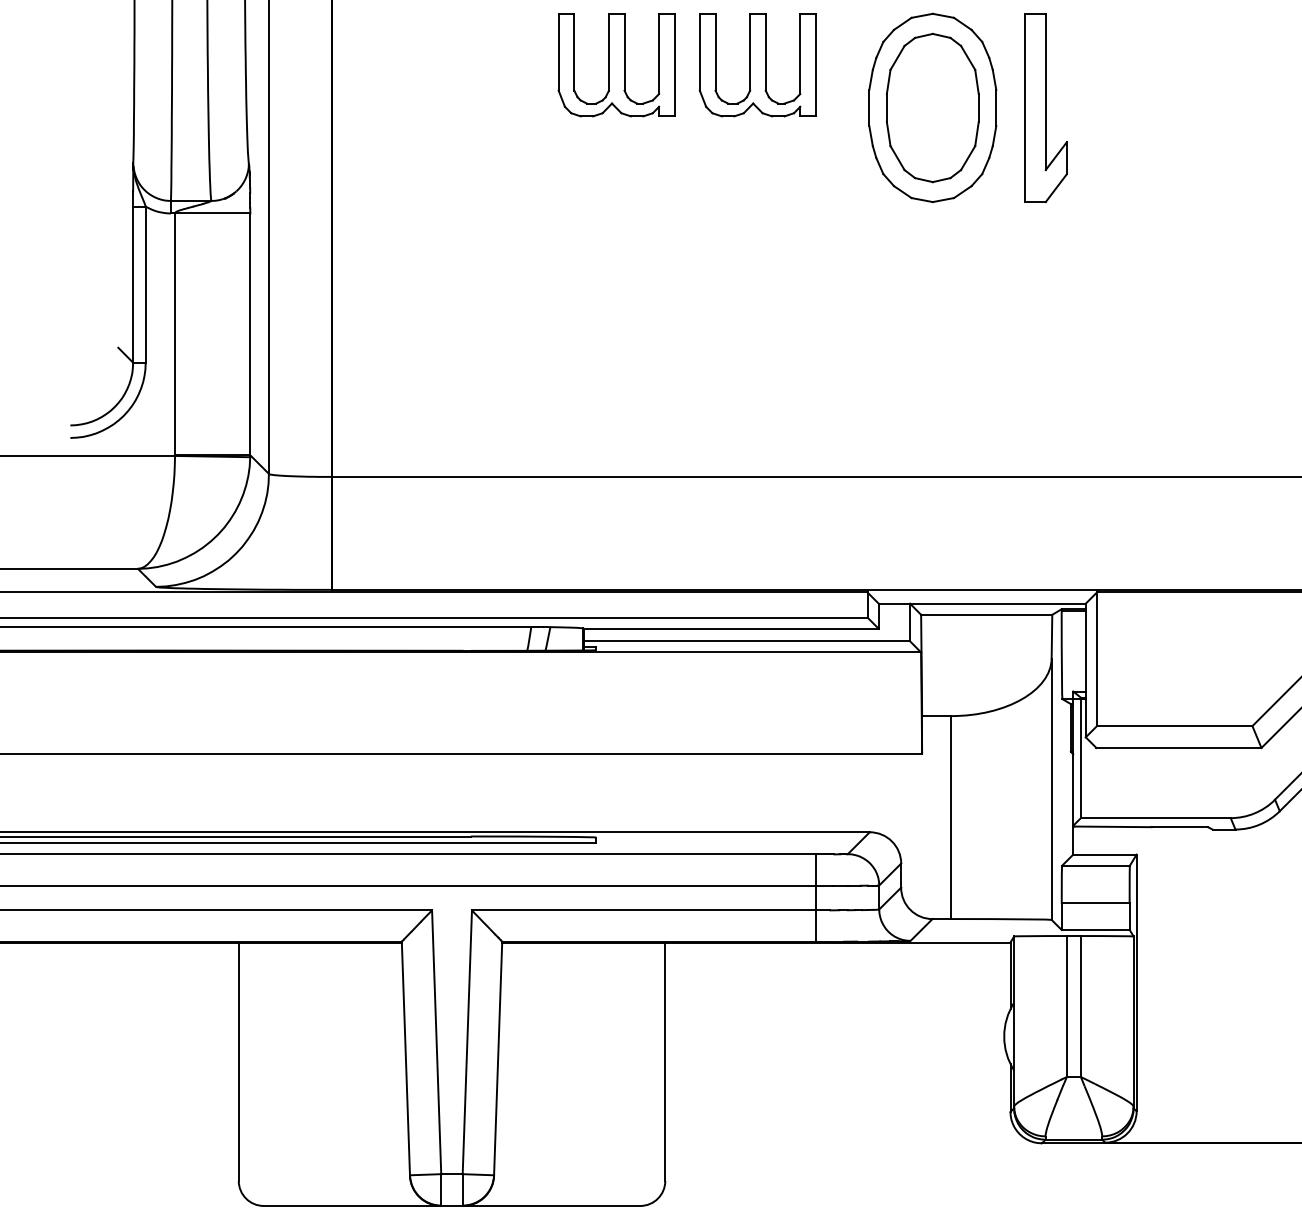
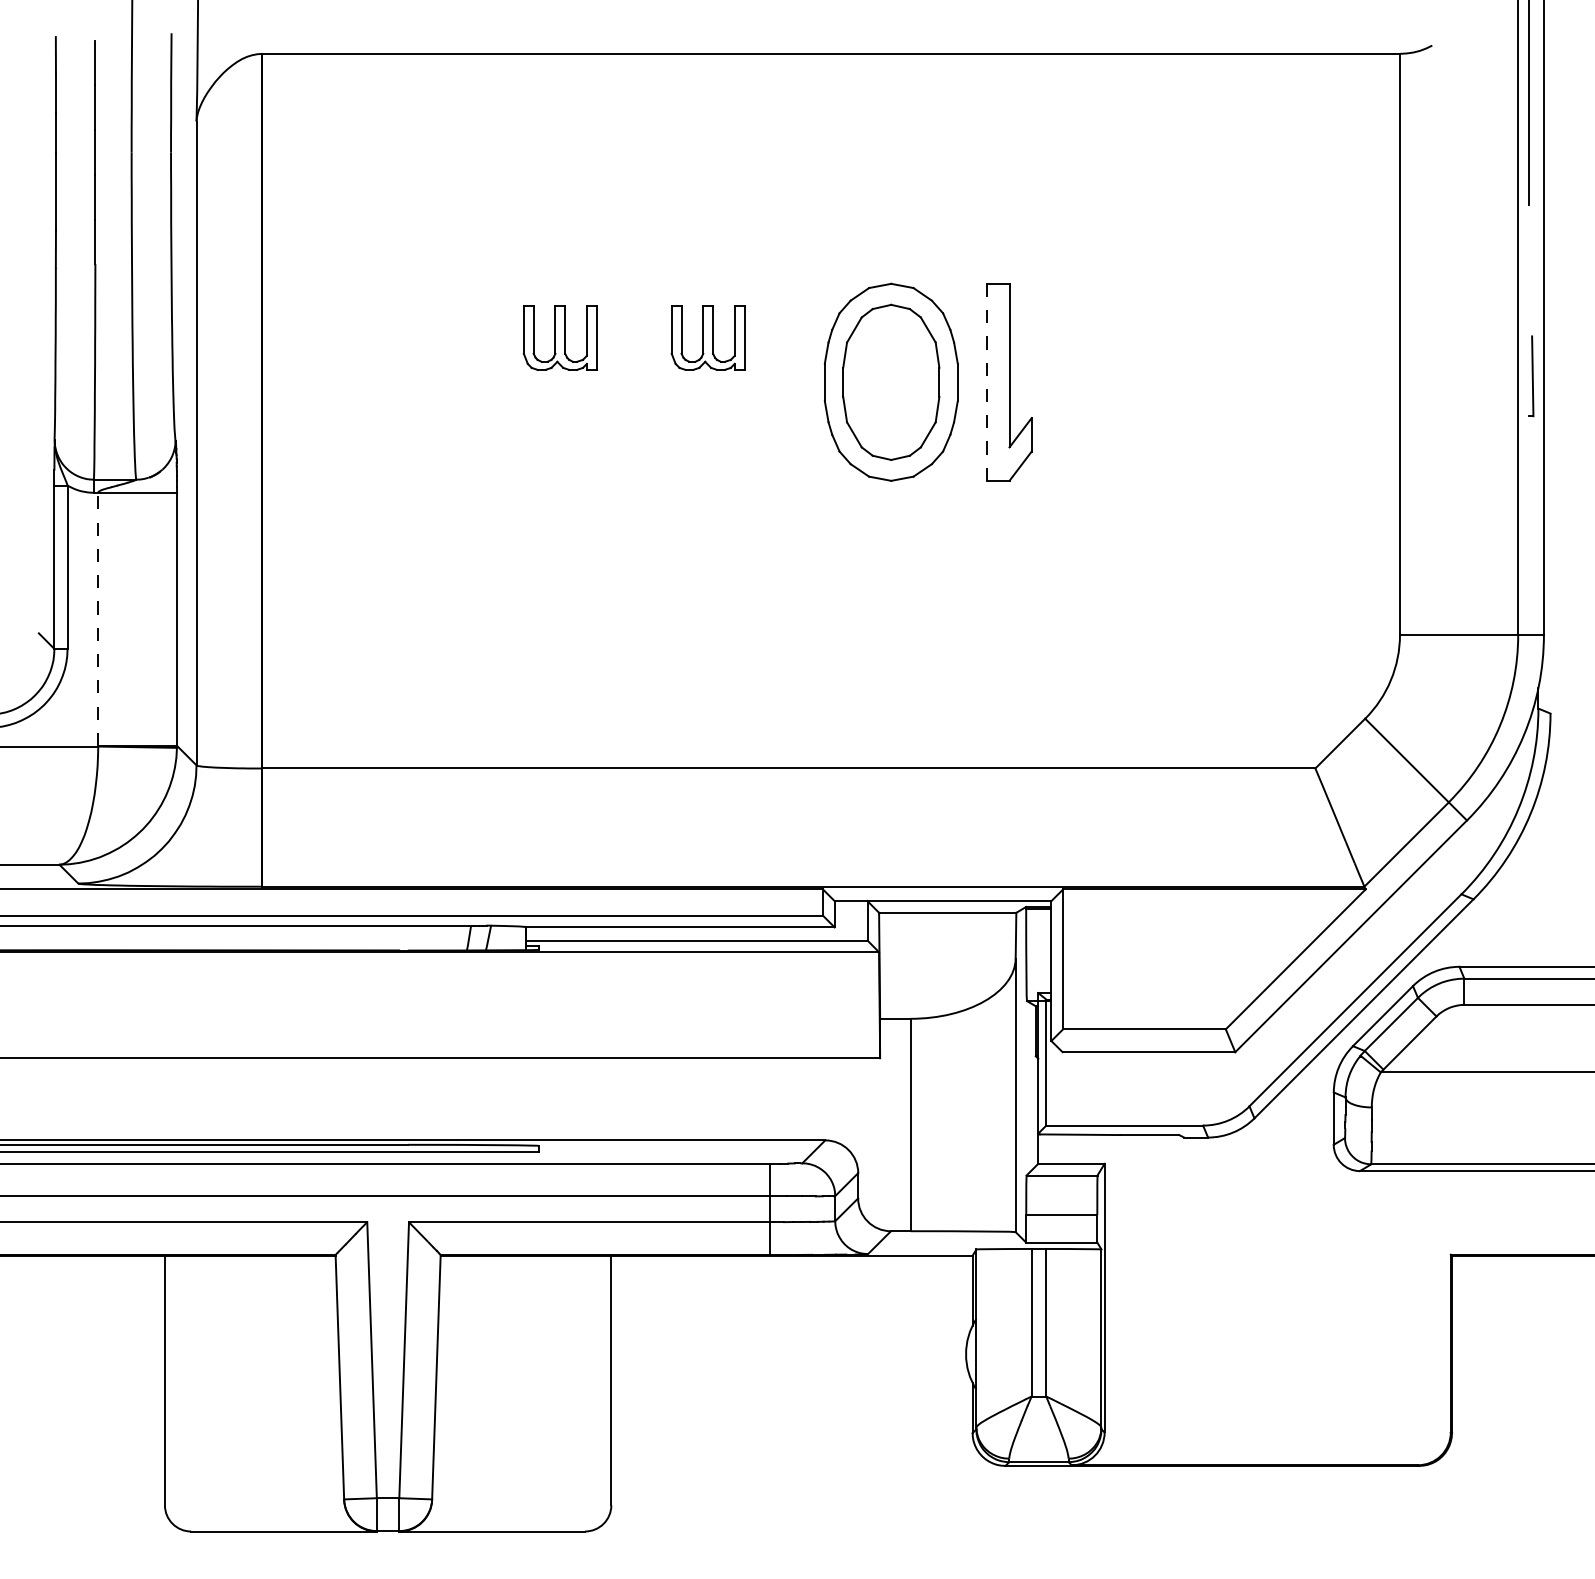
part: (615, 65) -> (559, 337), size x0.6
part: (757, 65) -> (707, 337), size x0.6
line: (1024, 108) -> (987, 382), solid -> dashed
line: (175, 334) -> (98, 619), solid -> dashed

